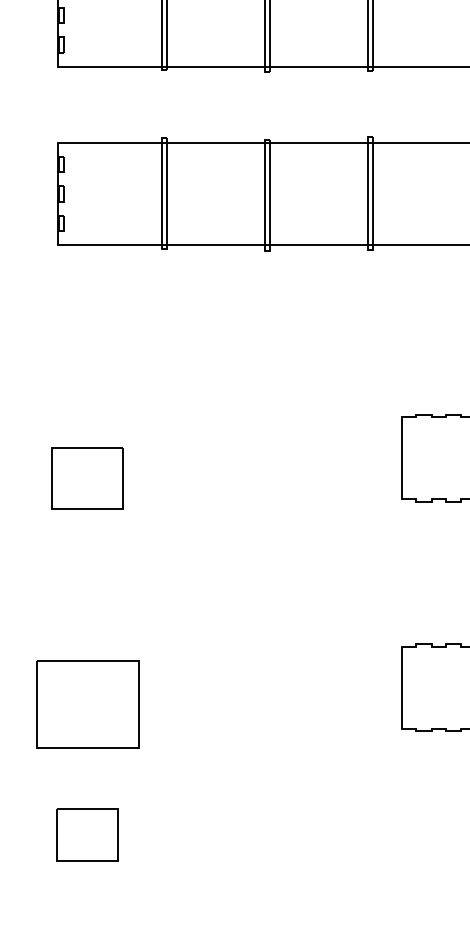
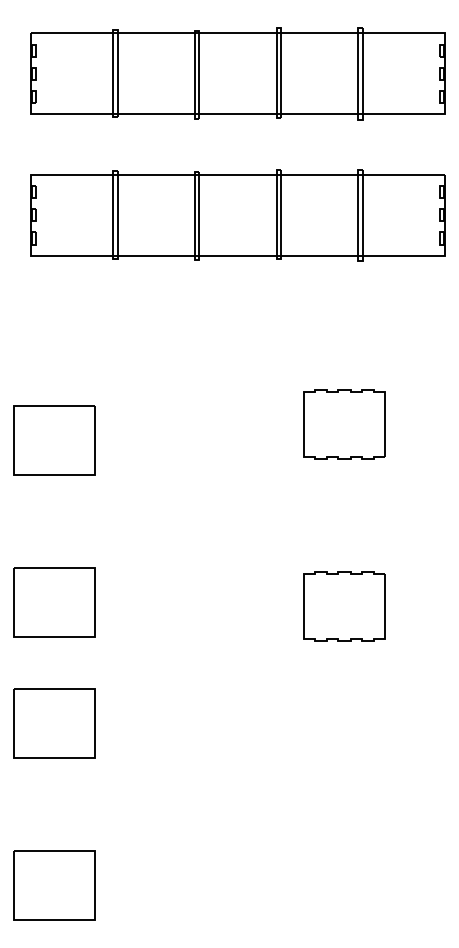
part: (87, 478) -> (54, 440), size x1.43
part: (88, 705) -> (54, 602), moved
part: (87, 835) -> (54, 723), size x1.67

